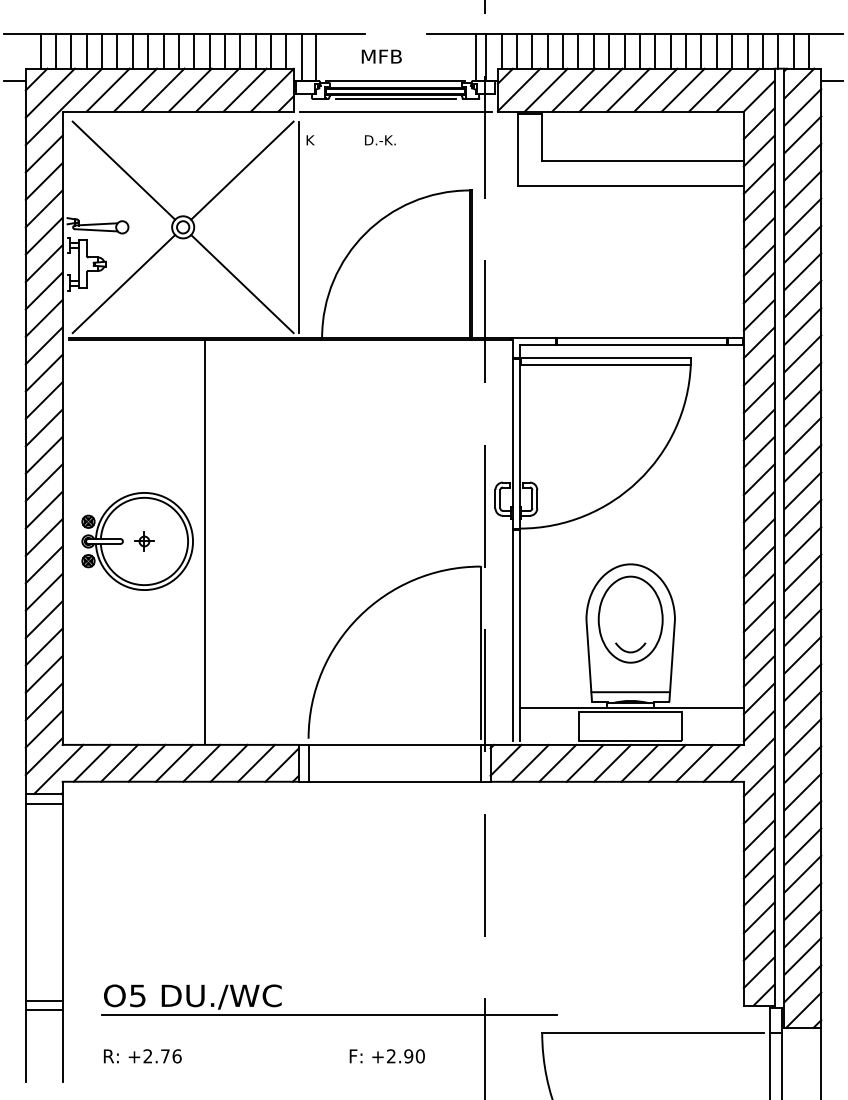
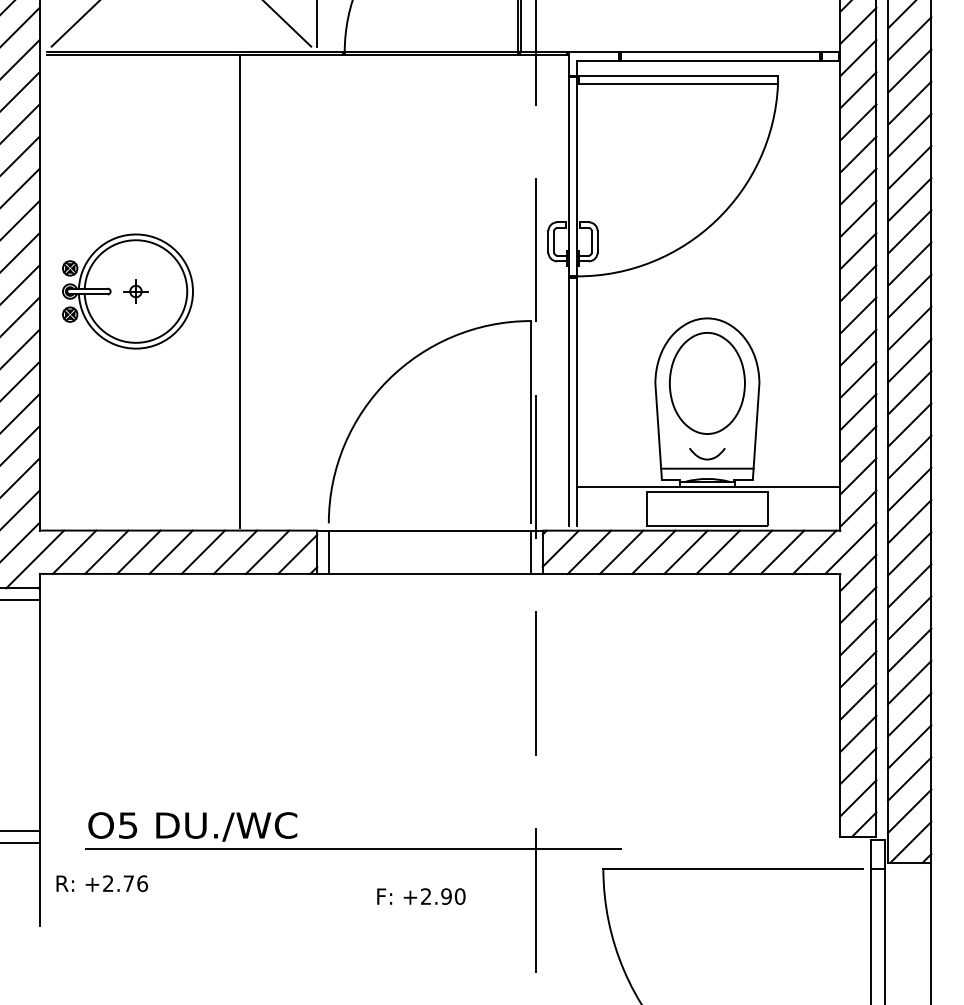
line: (205, 541) -> (240, 291), moved
curve: (630, 651) -> (707, 458), moved
text: (142, 1056) -> (101, 883), moved

